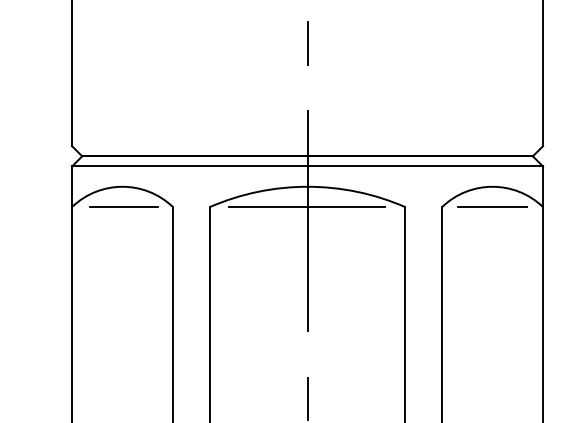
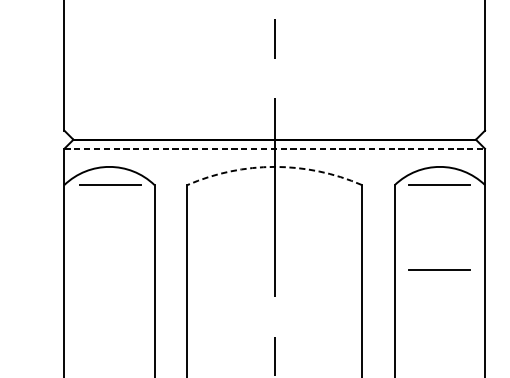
line: (308, 166) -> (275, 148), solid -> dashed
arc: (307, 186) -> (274, 166), solid -> dashed
line: (306, 207) -> (273, 185), removed
line: (492, 301) -> (439, 269), added

